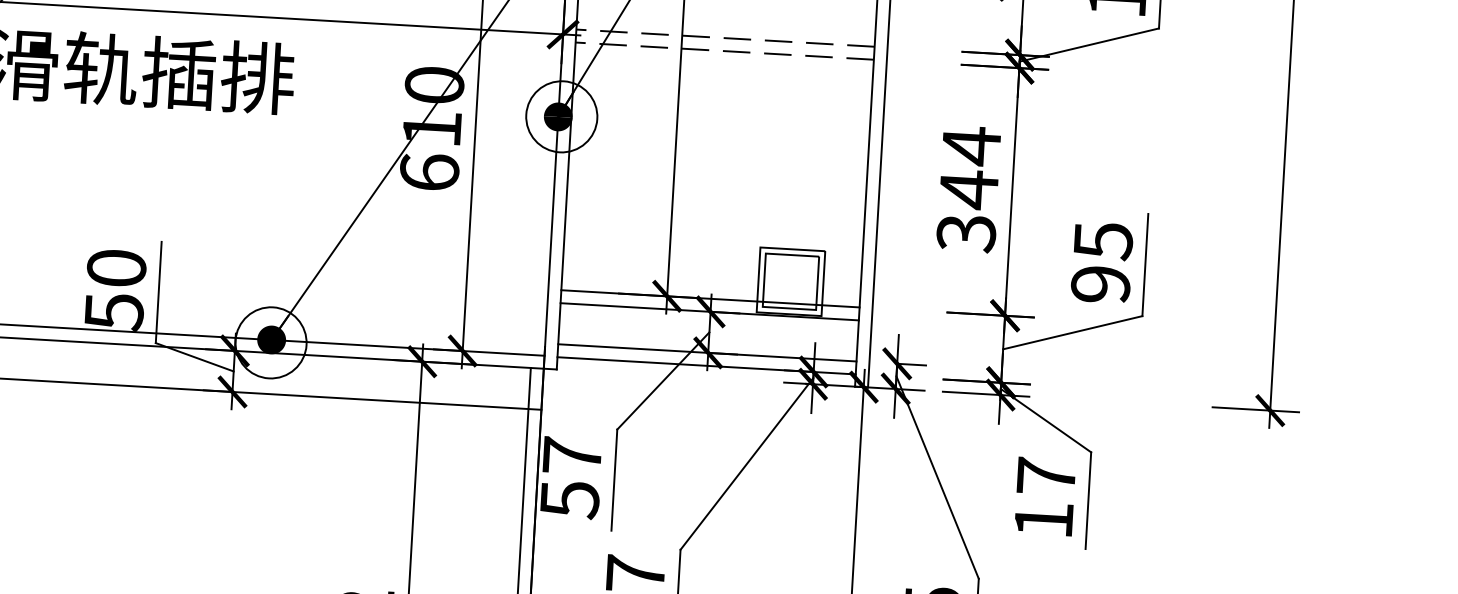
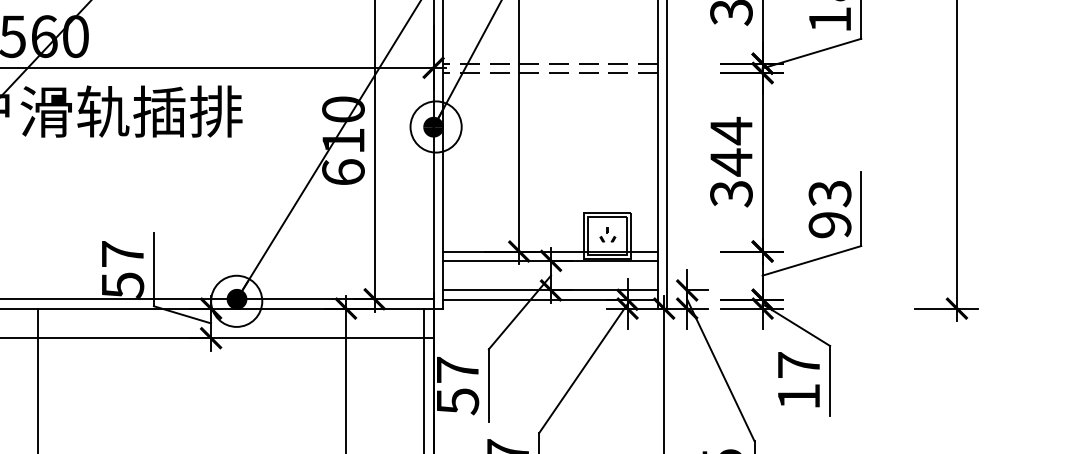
text: (1102, 240) -> (829, 193), 95 -> 93
text: (116, 267) -> (122, 253), 50 -> 57
part: (791, 279) -> (607, 234), added

